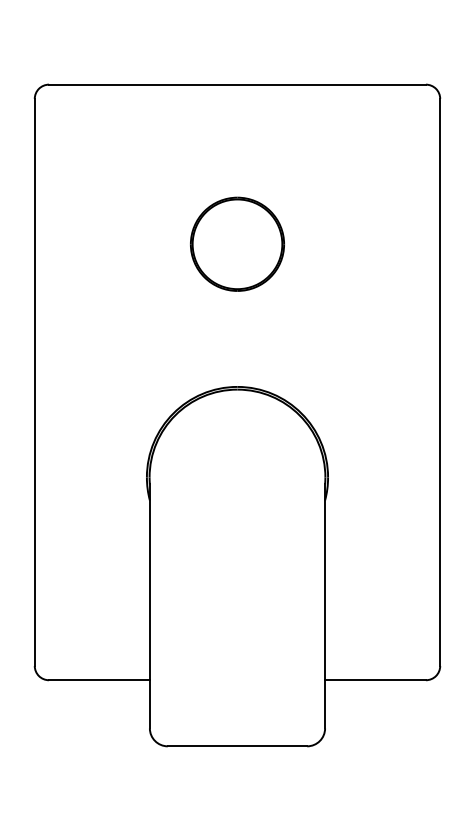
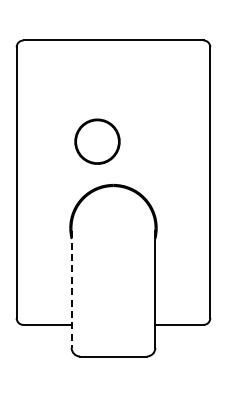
part: (237, 243) -> (97, 141), moved
line: (149, 608) -> (71, 290), solid -> dashed

